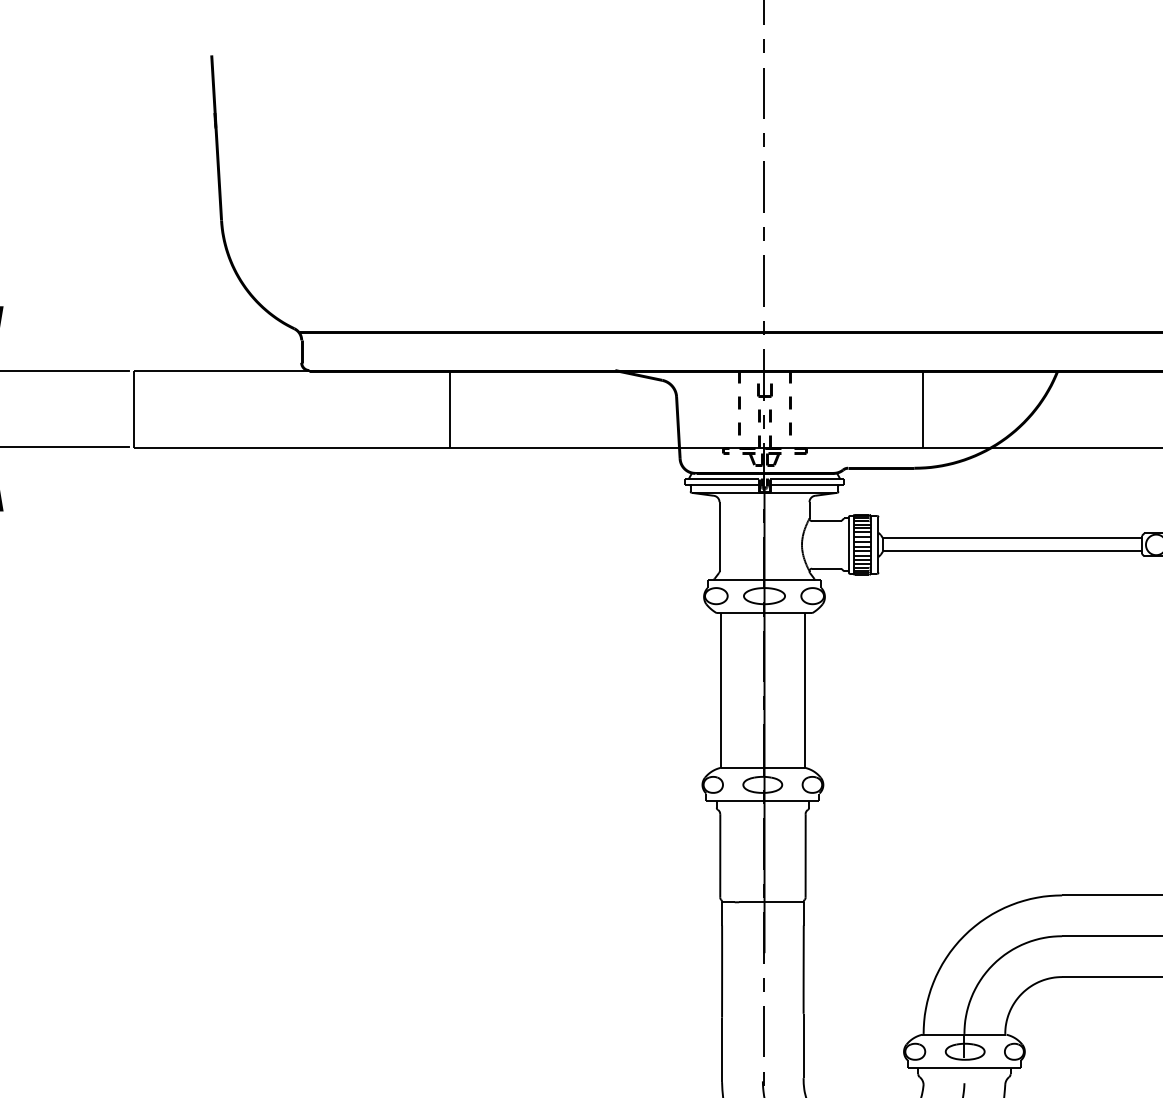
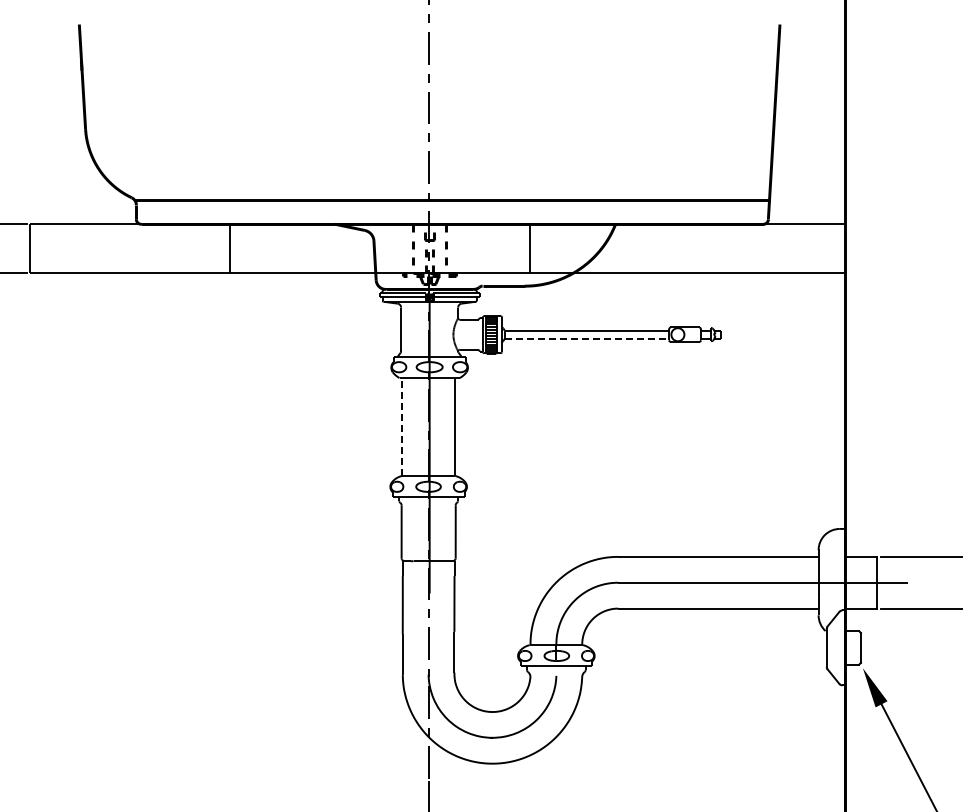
line: (1012, 550) -> (586, 338), solid -> dashed
line: (721, 691) -> (402, 427), solid -> dashed

